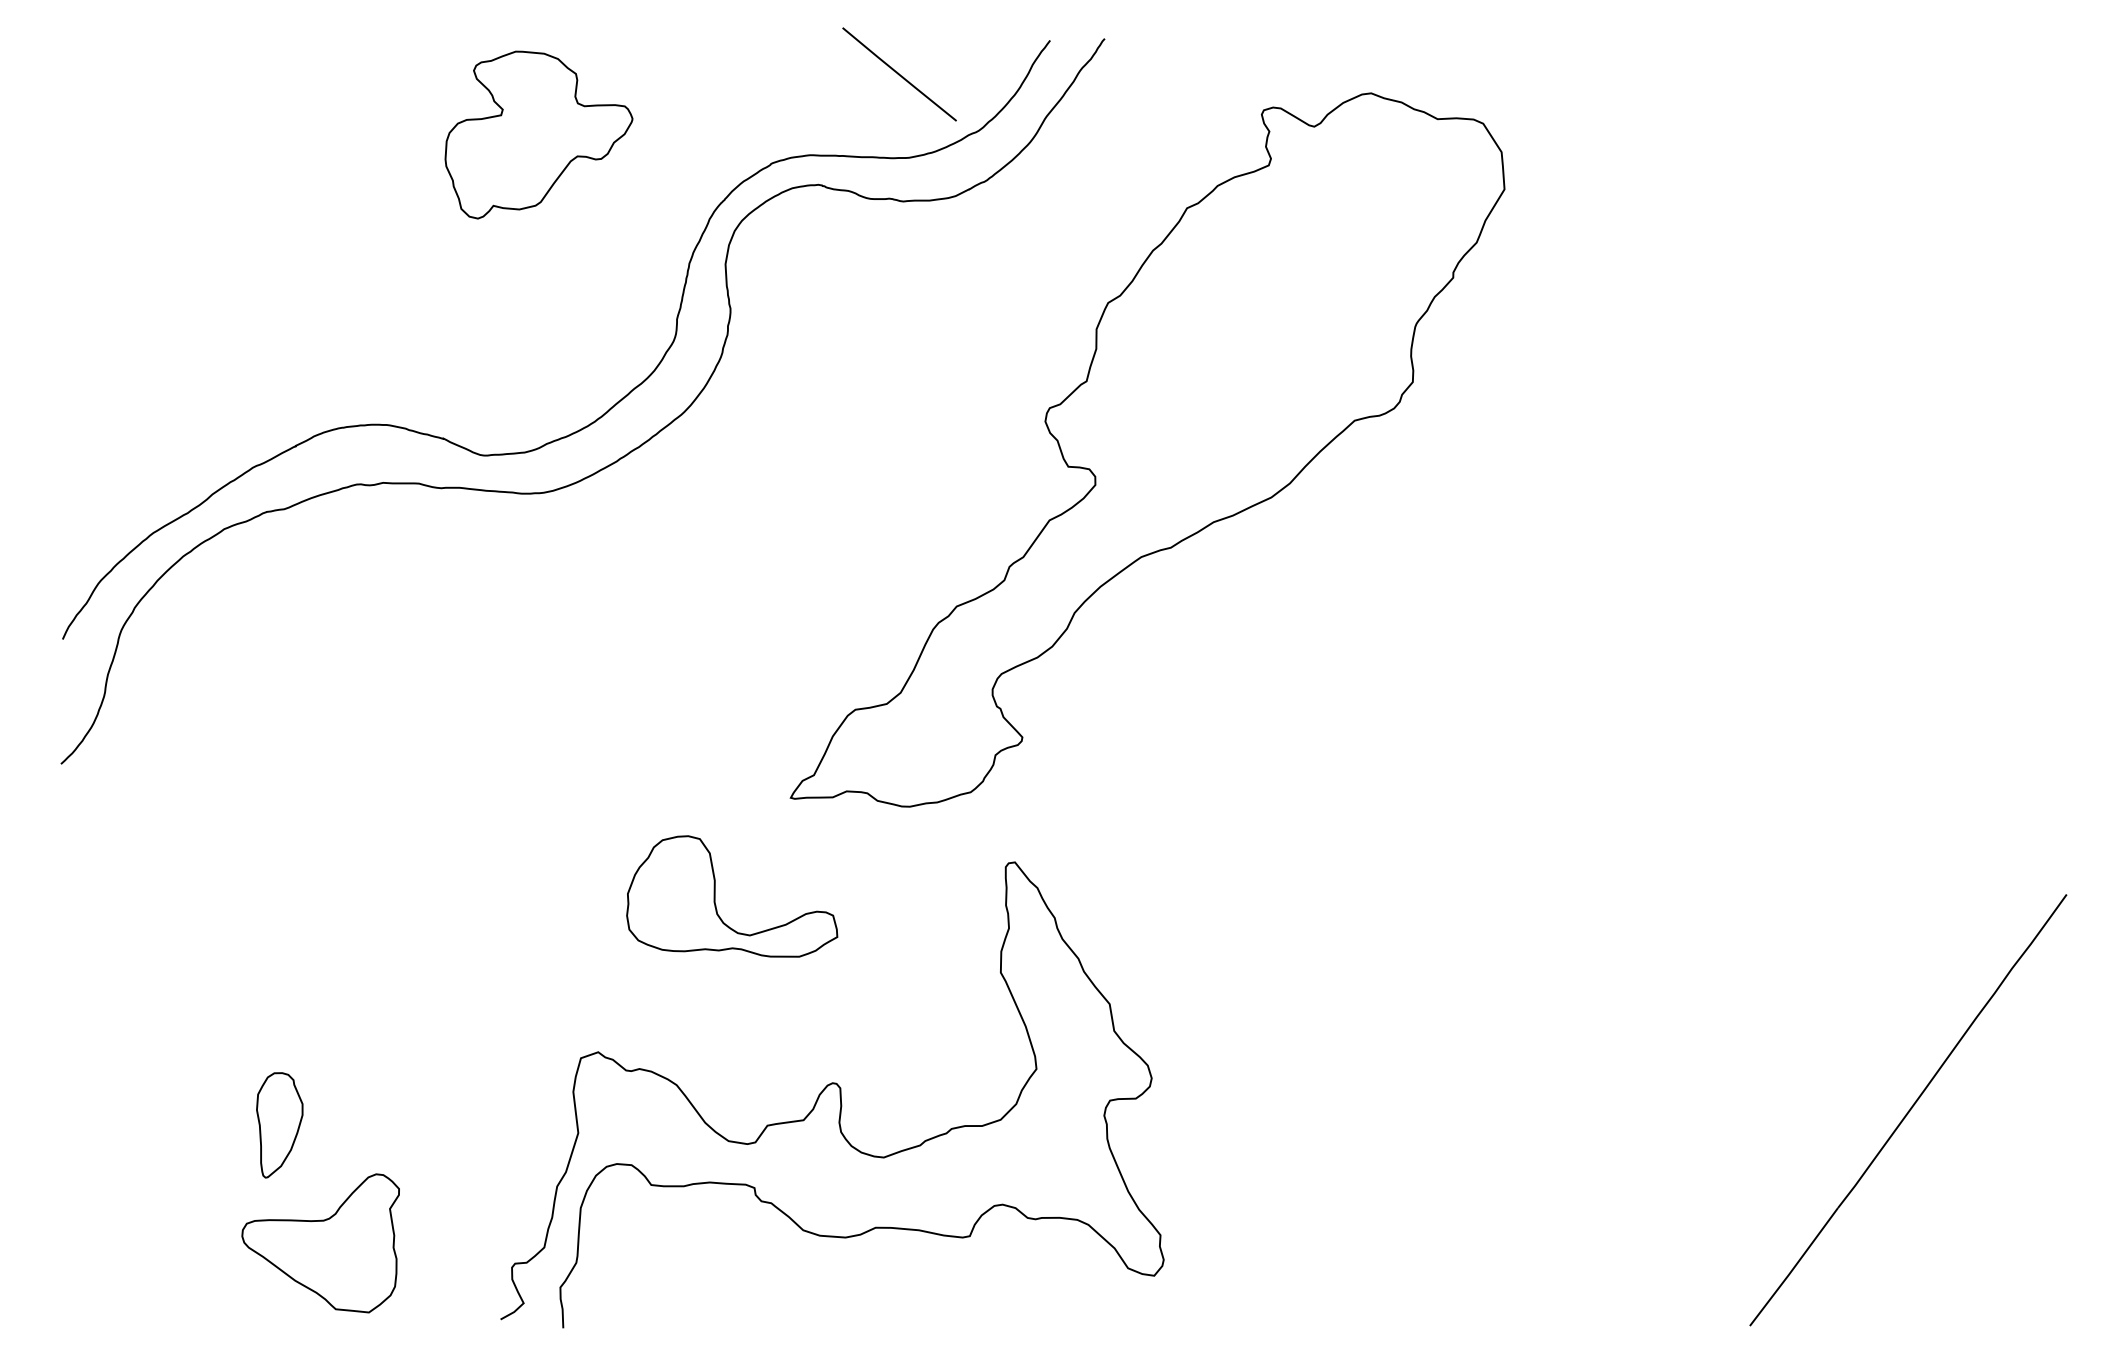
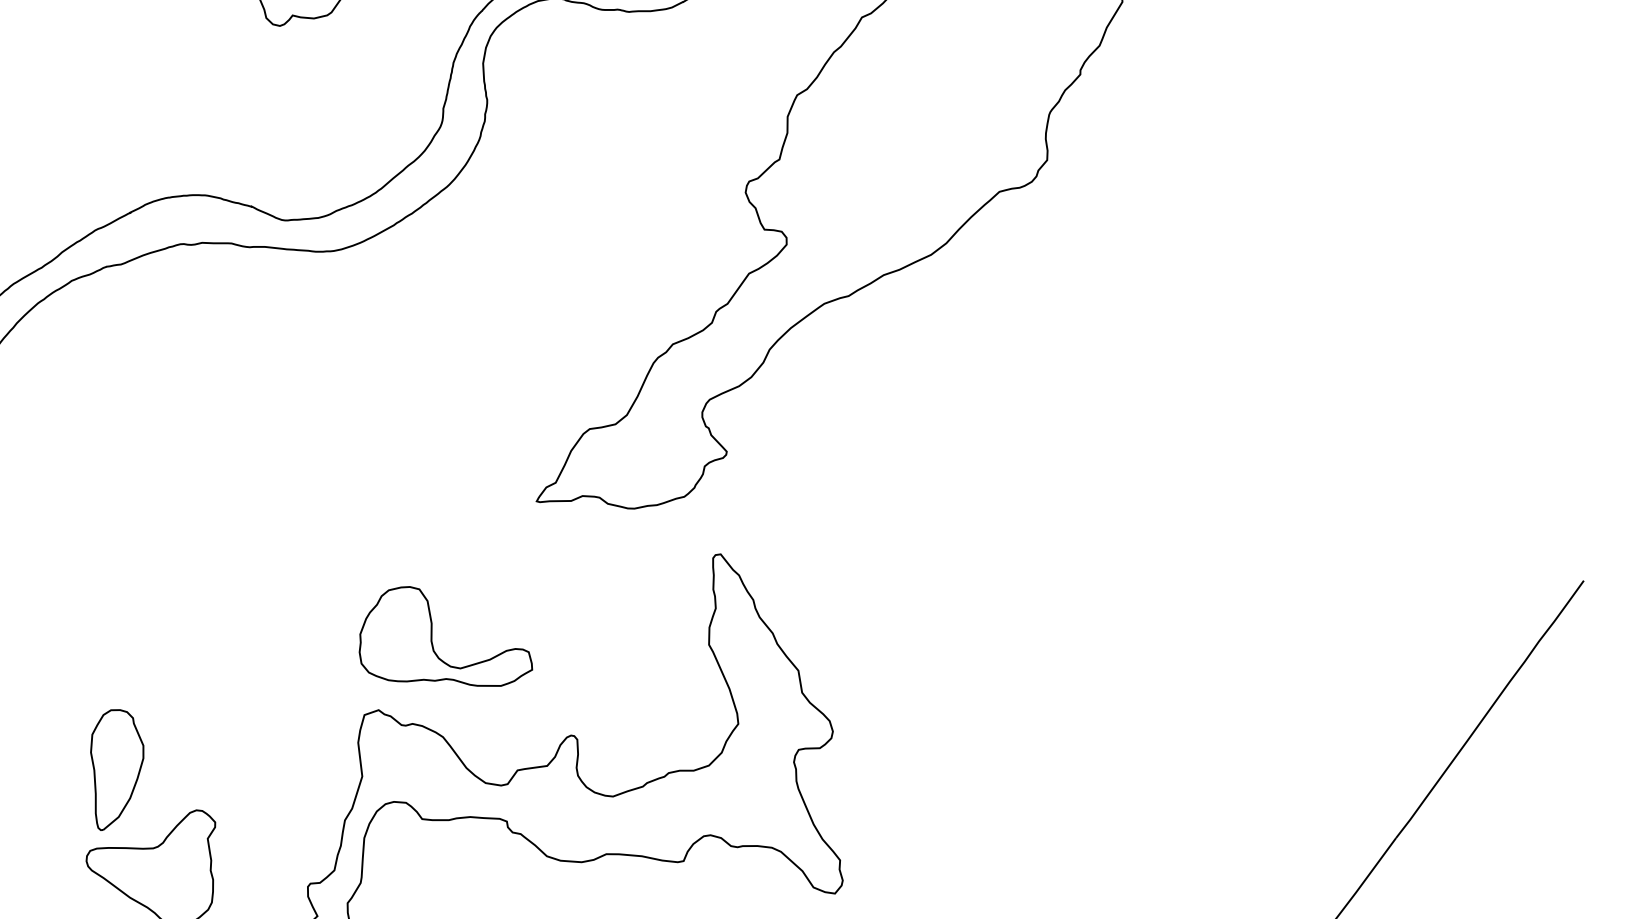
part: (715, 896) -> (432, 636), moved
part: (279, 1125) -> (117, 770), size x1.4

